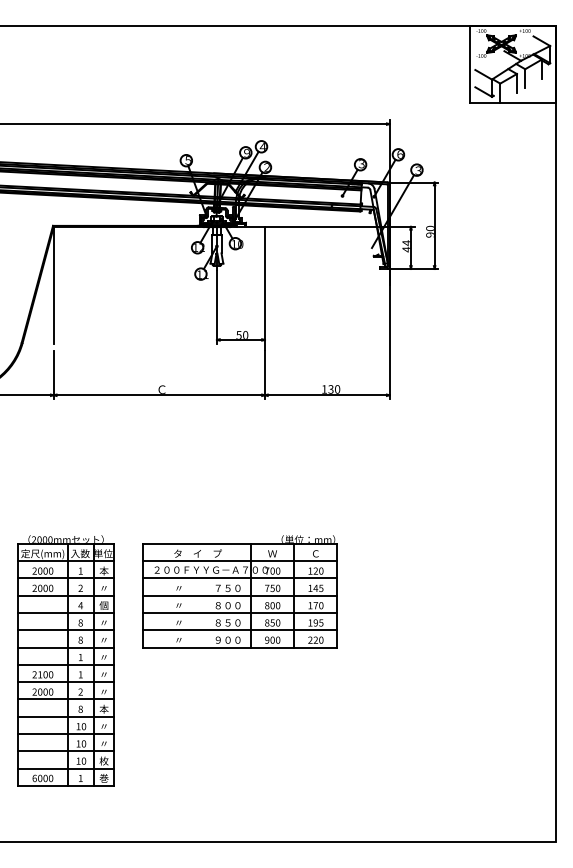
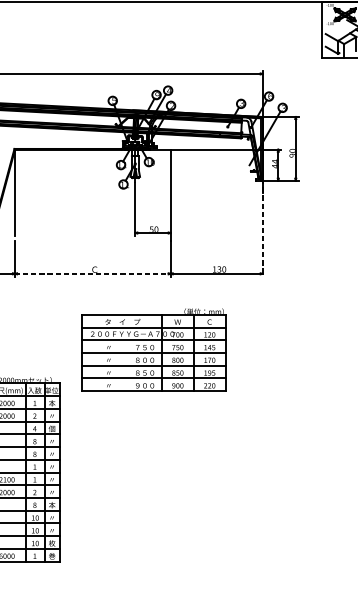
line: (389, 333) -> (262, 228), solid -> dashed
line: (159, 395) -> (92, 273), solid -> dashed
part: (239, 591) -> (153, 349), moved

